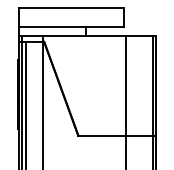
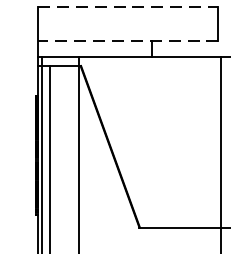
line: (71, 7) -> (127, 6), solid -> dashed
line: (71, 27) -> (127, 41), solid -> dashed

